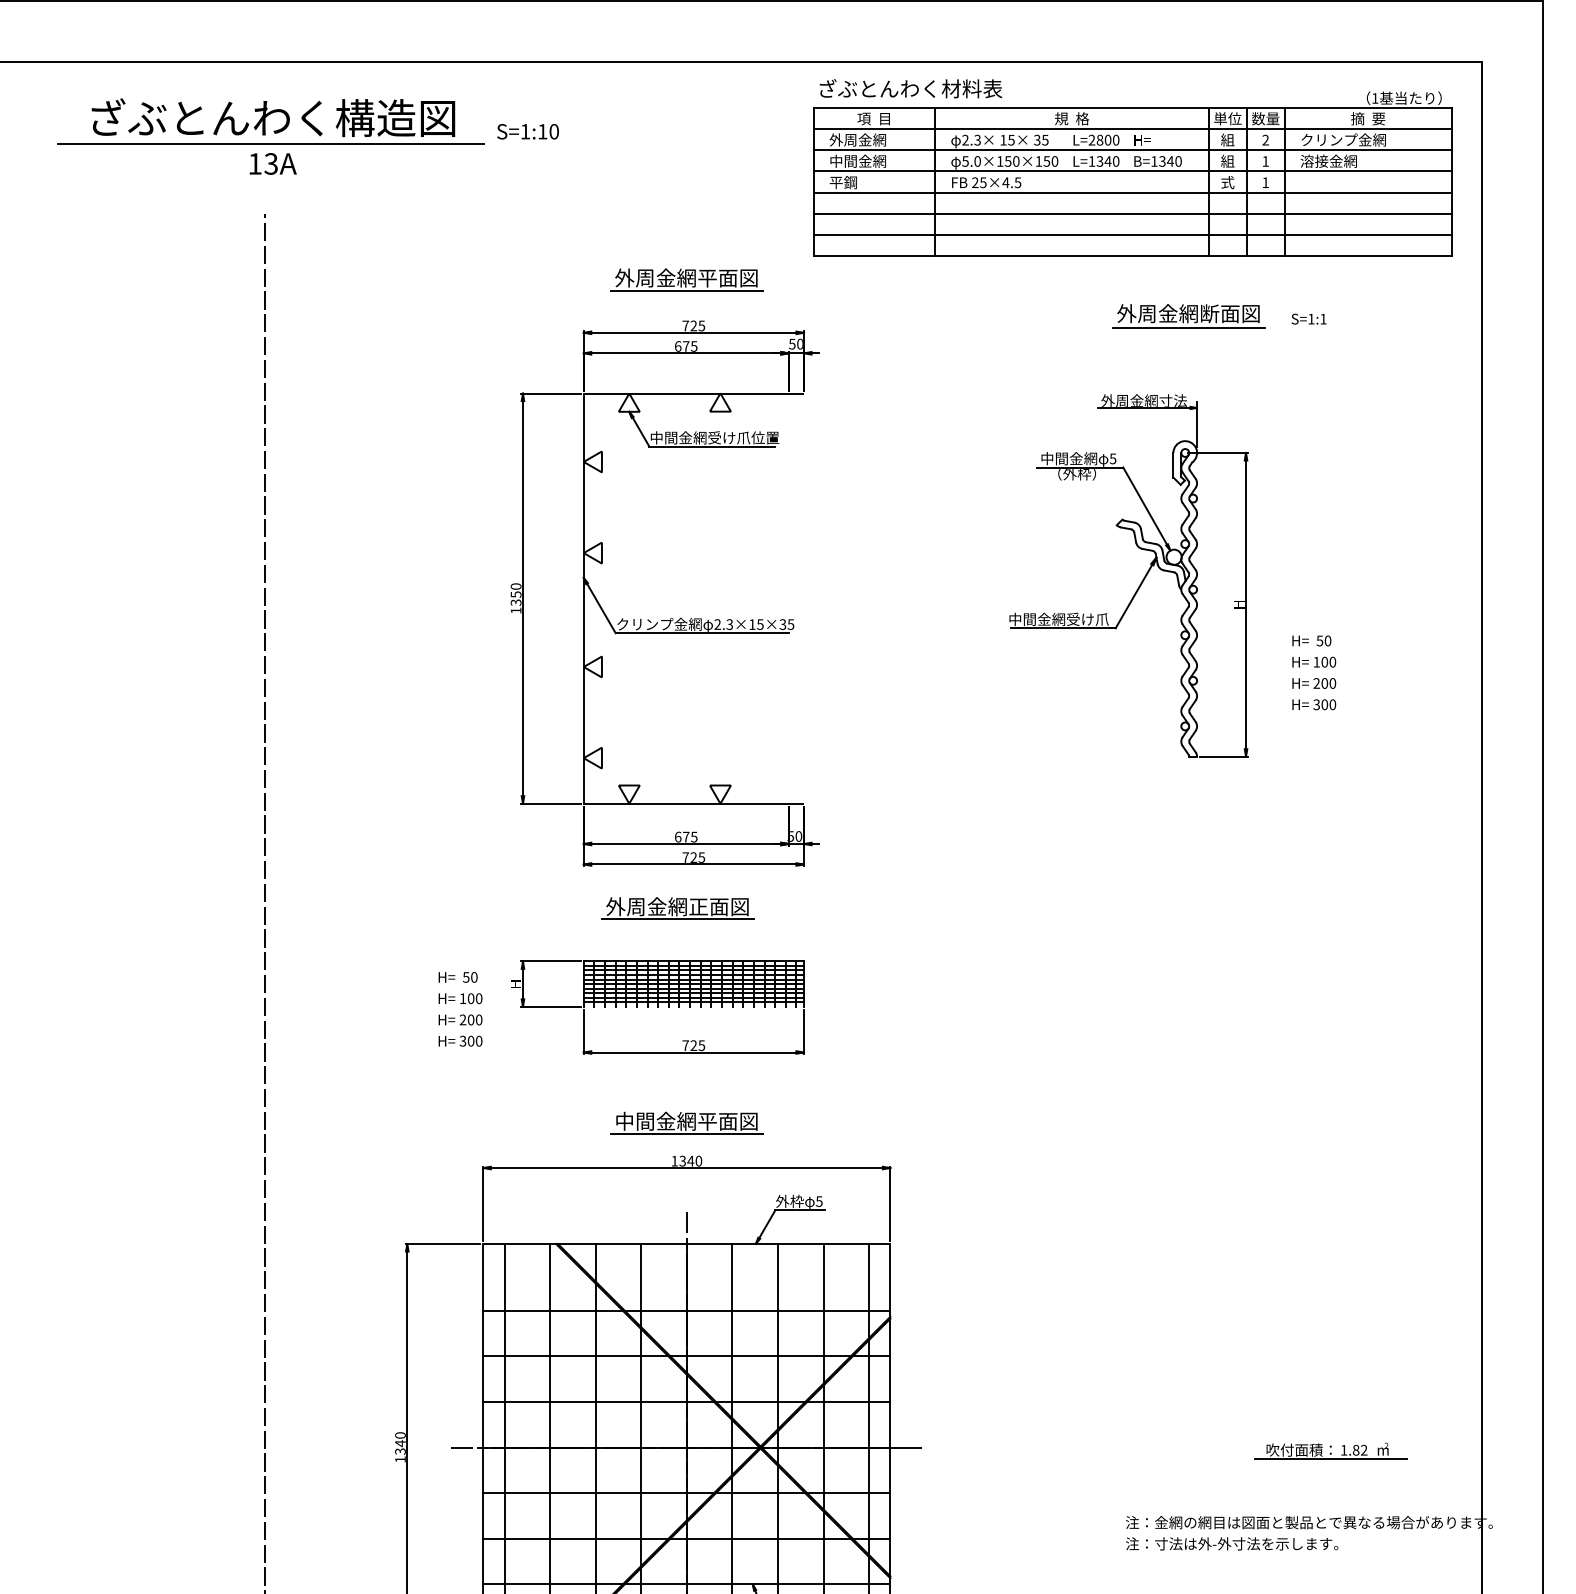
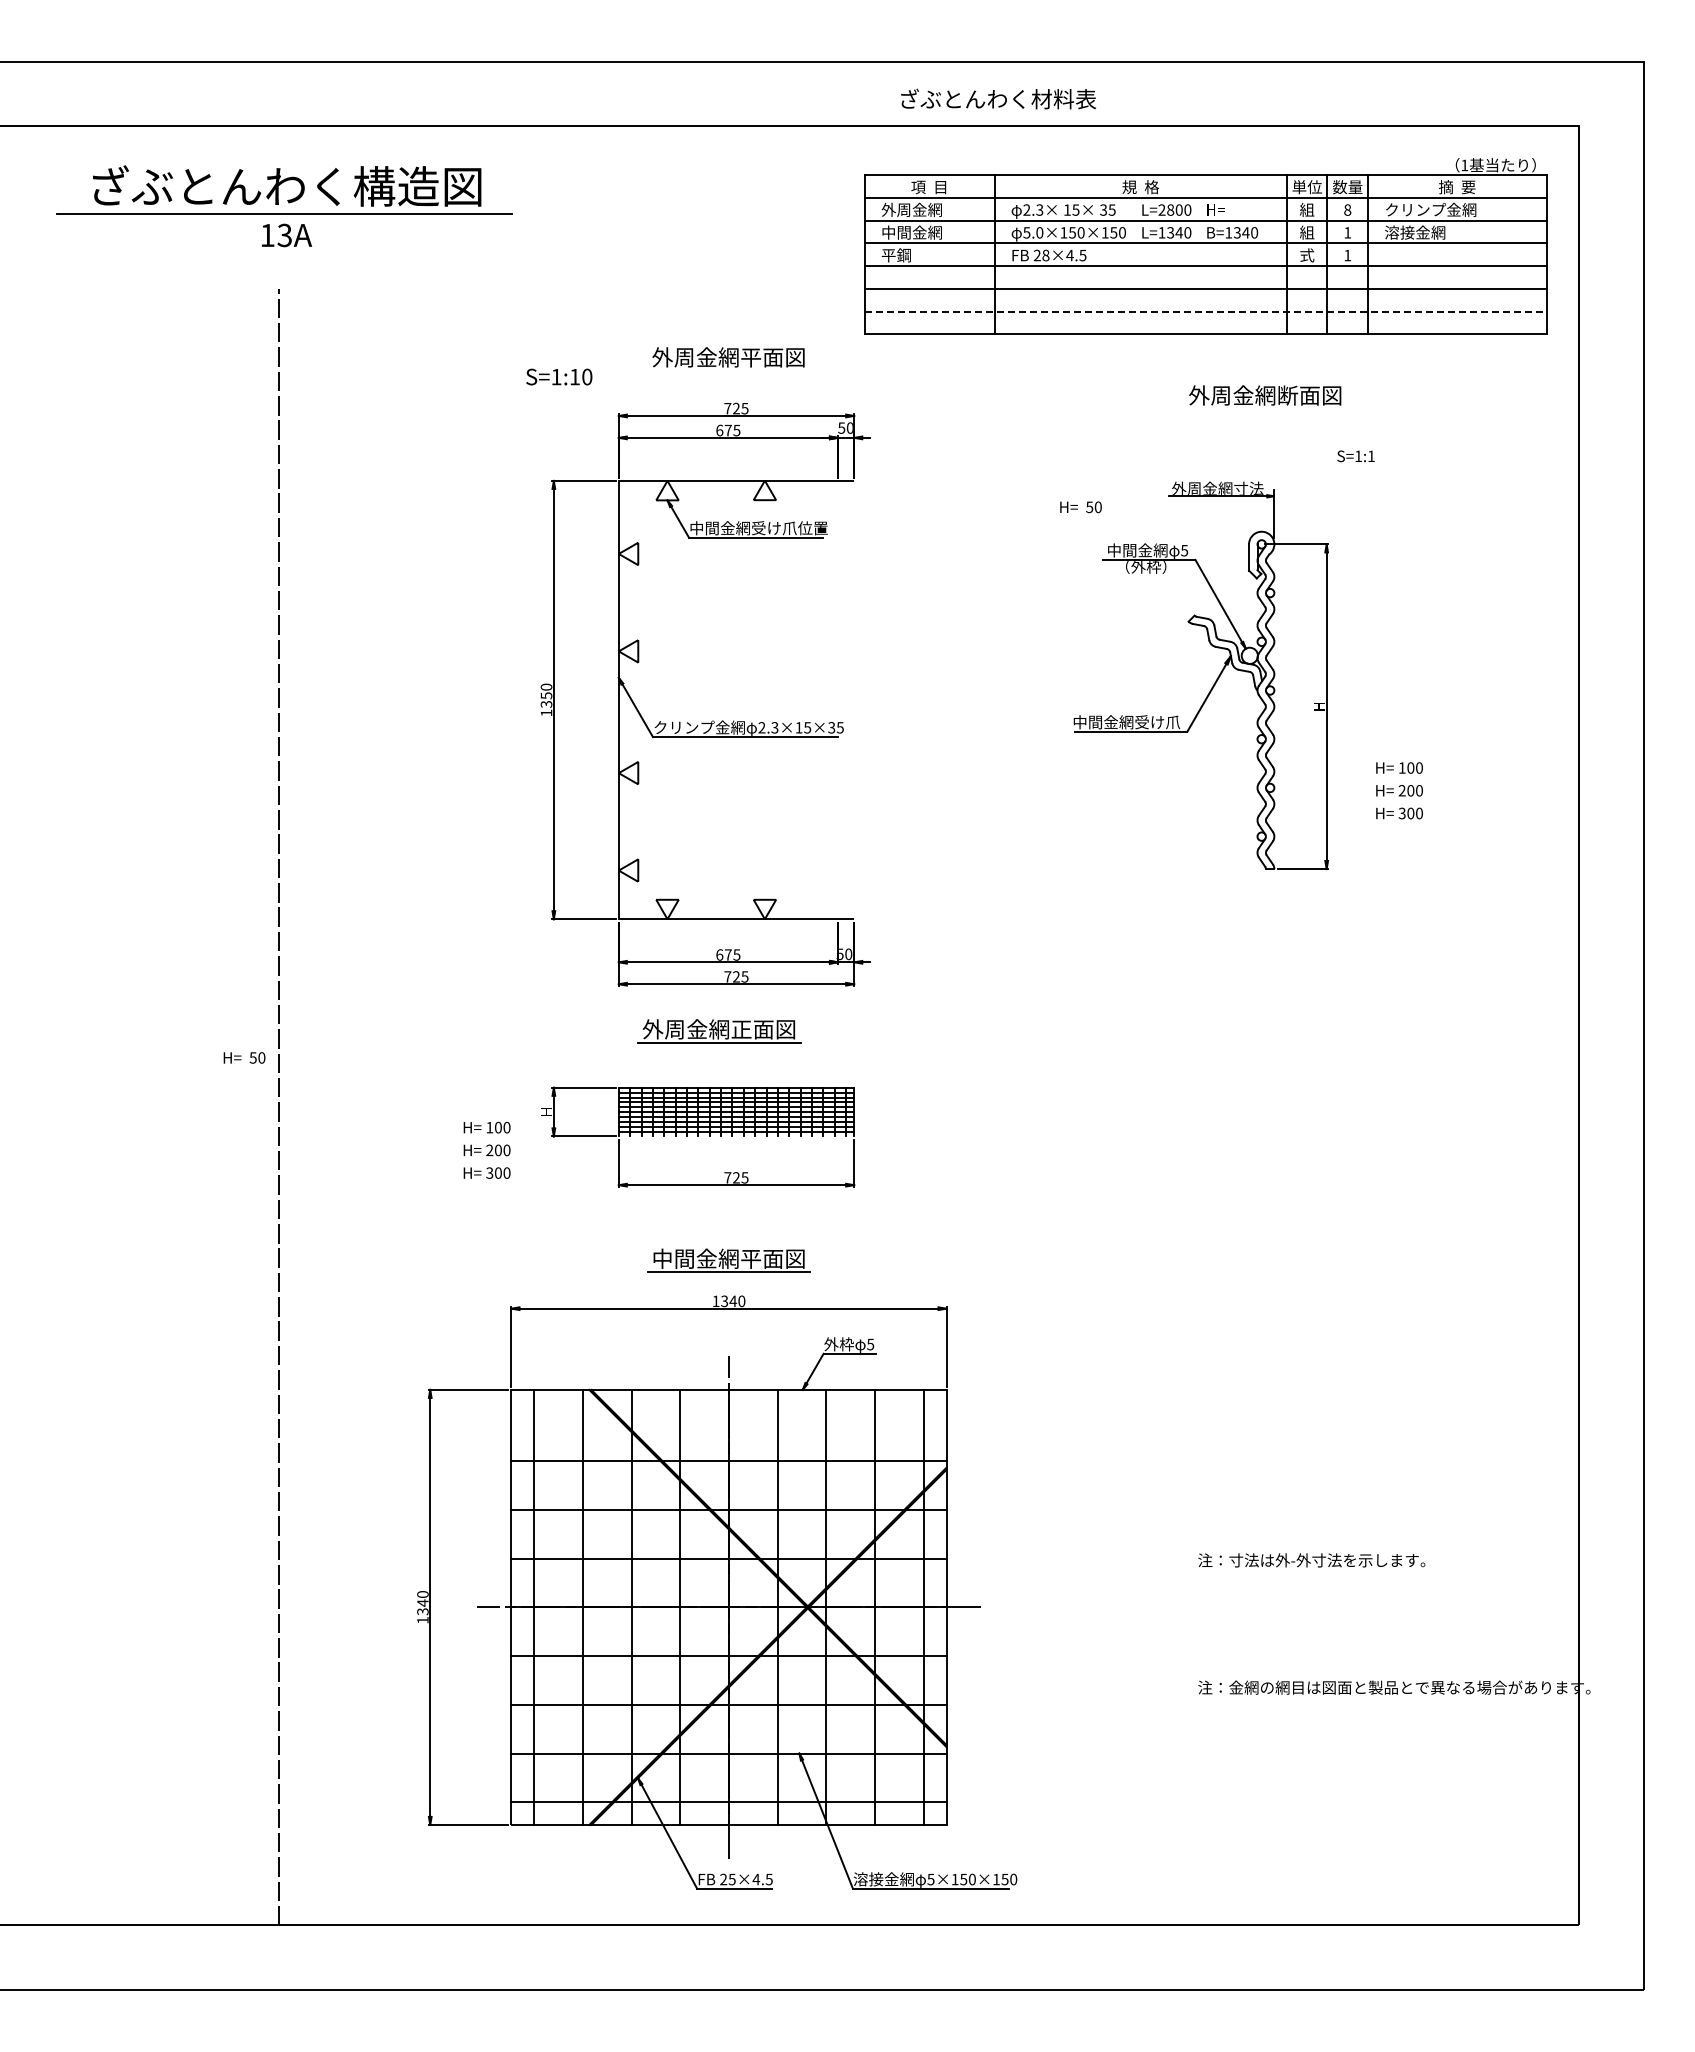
text: (910, 88) -> (998, 98), moved
text: (528, 131) -> (559, 376), moved
text: (1265, 139) -> (1347, 209), 2 -> 8
text: (982, 182) -> (1045, 255), 25×4.5 -> 28×4.5
line: (1132, 235) -> (1205, 311), solid -> dashed
line: (686, 290) -> (728, 370), removed
text: (1308, 319) -> (1355, 456), moved
line: (1188, 327) -> (1265, 410), removed
text: (1311, 641) -> (1080, 507), moved
text: (458, 977) -> (244, 1057), moved
part: (1330, 1451) -> (1416, 1611), removed
text: (1231, 1543) -> (1311, 1560), moved

